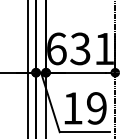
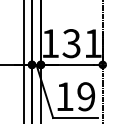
text: (56, 48) -> (50, 43), 631 -> 131

